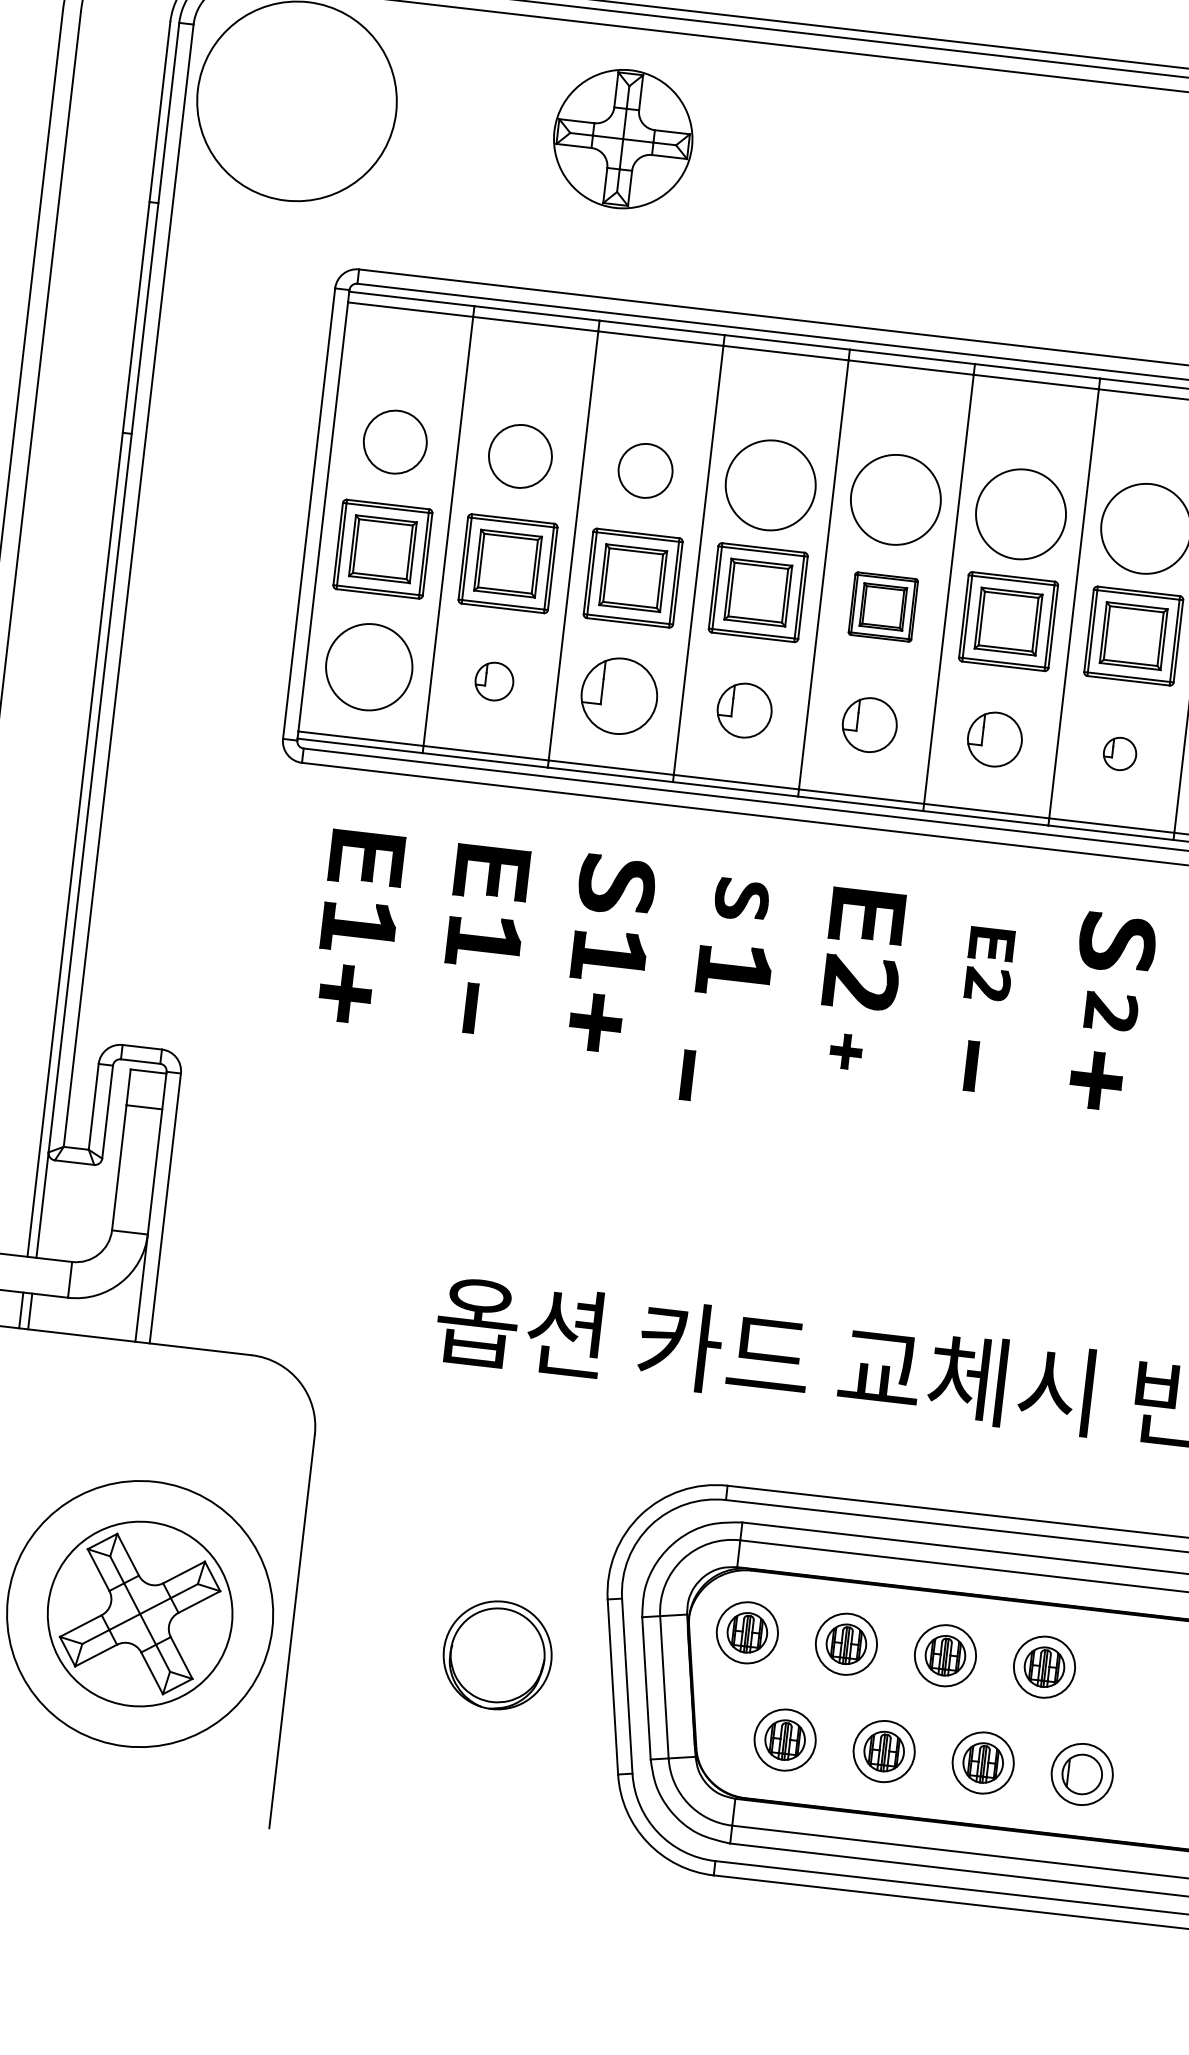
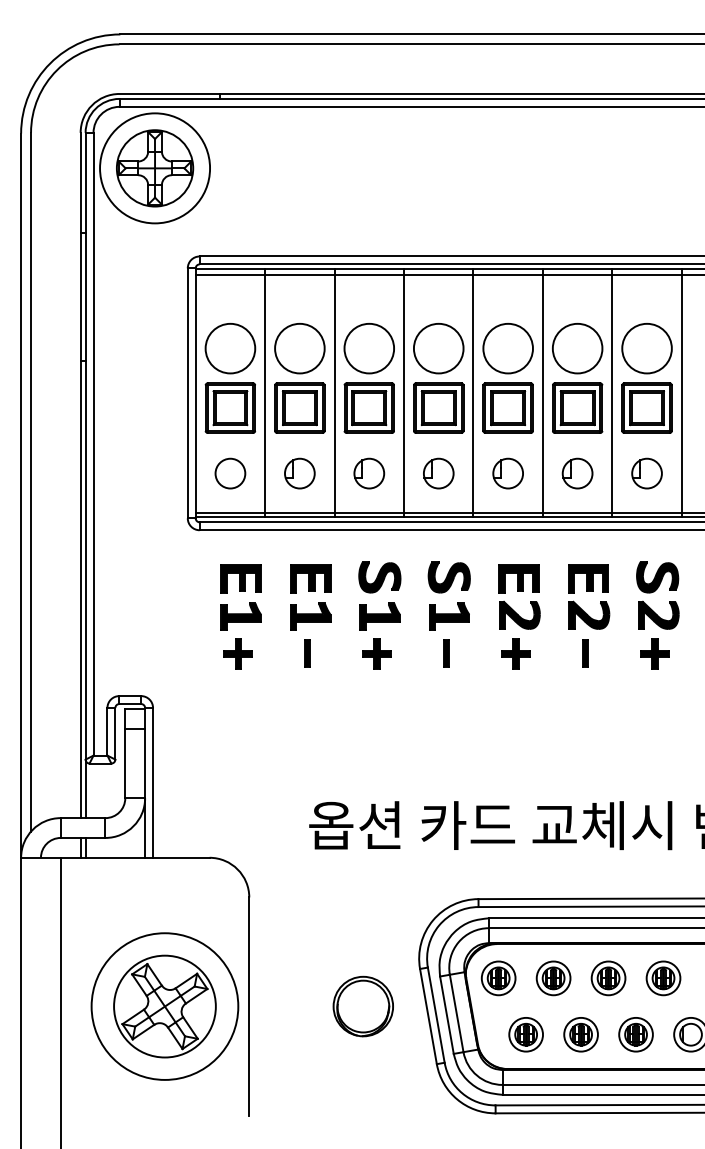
part: (624, 139) -> (155, 168), moved
circle: (395, 441) -> (230, 348), size x1.43
circle: (519, 456) -> (299, 348), size x1.43
circle: (645, 470) -> (369, 348), size x1.67
part: (882, 605) -> (507, 407), size x1.43
circle: (369, 667) -> (230, 473), size x0.62
part: (493, 681) -> (299, 473), size x1.43
part: (619, 695) -> (369, 473), size x0.71
part: (1119, 753) -> (646, 473), size x1.67
part: (740, 899) -> (448, 577), size x1.43
part: (990, 963) -> (589, 596), size x1.67
part: (1111, 1010) -> (658, 614), size x1.43
part: (845, 1050) -> (515, 653), size x1.67
part: (687, 1074) -> (446, 653), moved

